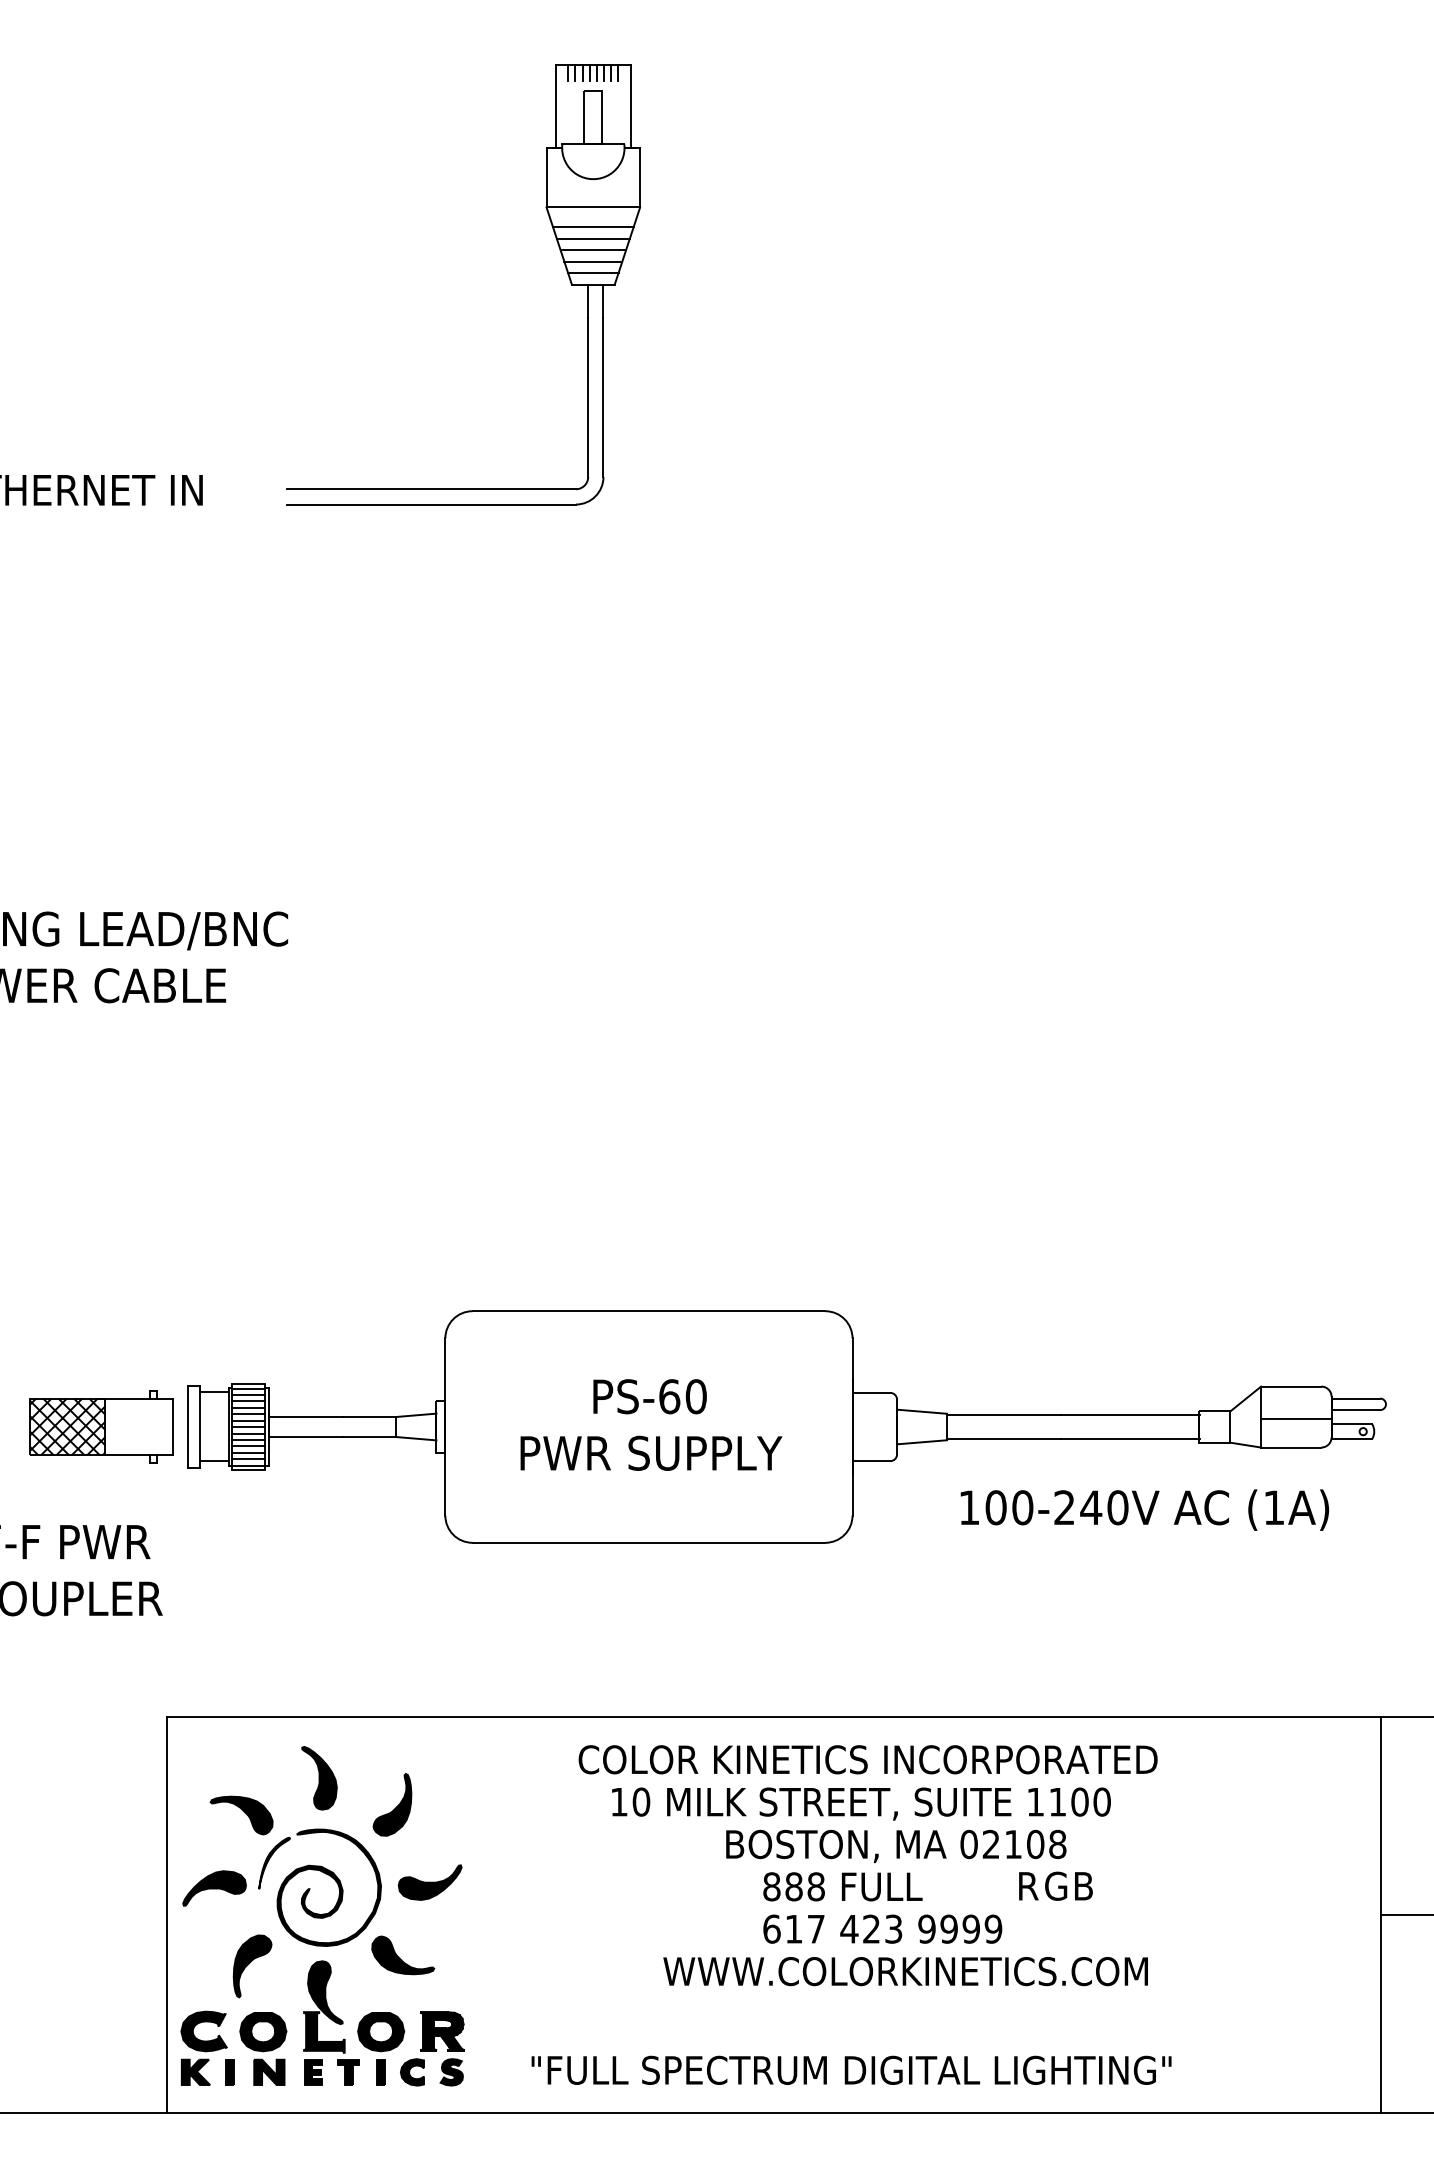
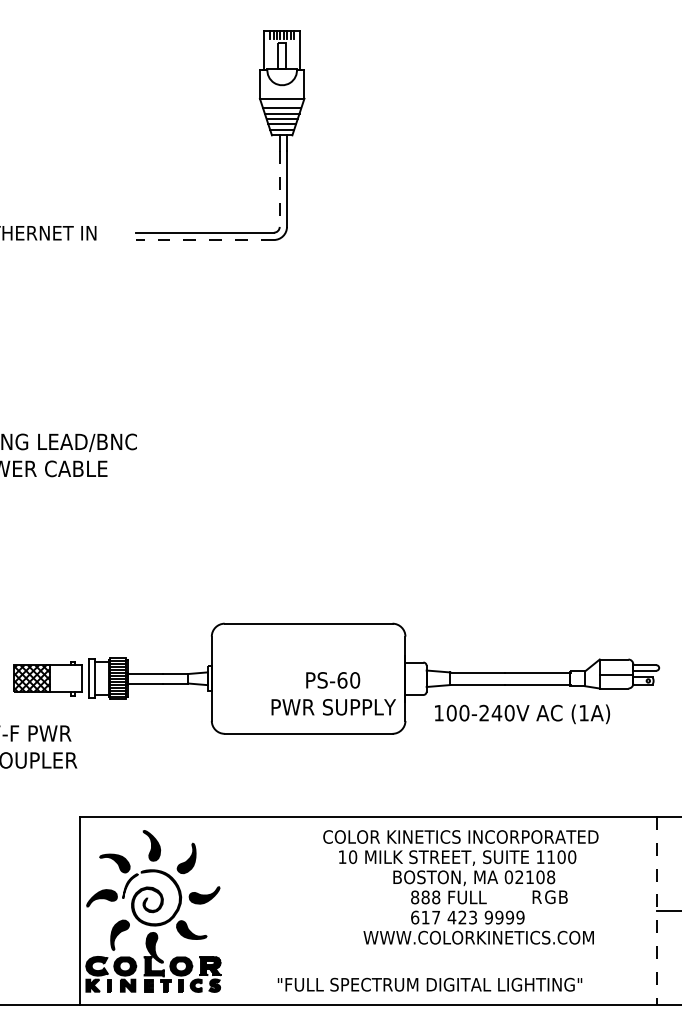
line: (587, 398) -> (279, 189), solid -> dashed
line: (432, 505) -> (205, 240), solid -> dashed
text: (650, 1424) -> (333, 693), moved
text: (1144, 1510) -> (522, 714), moved
text: (867, 1865) -> (460, 887), moved
line: (1382, 1916) -> (657, 911), solid -> dashed
text: (850, 2069) -> (429, 984), moved

